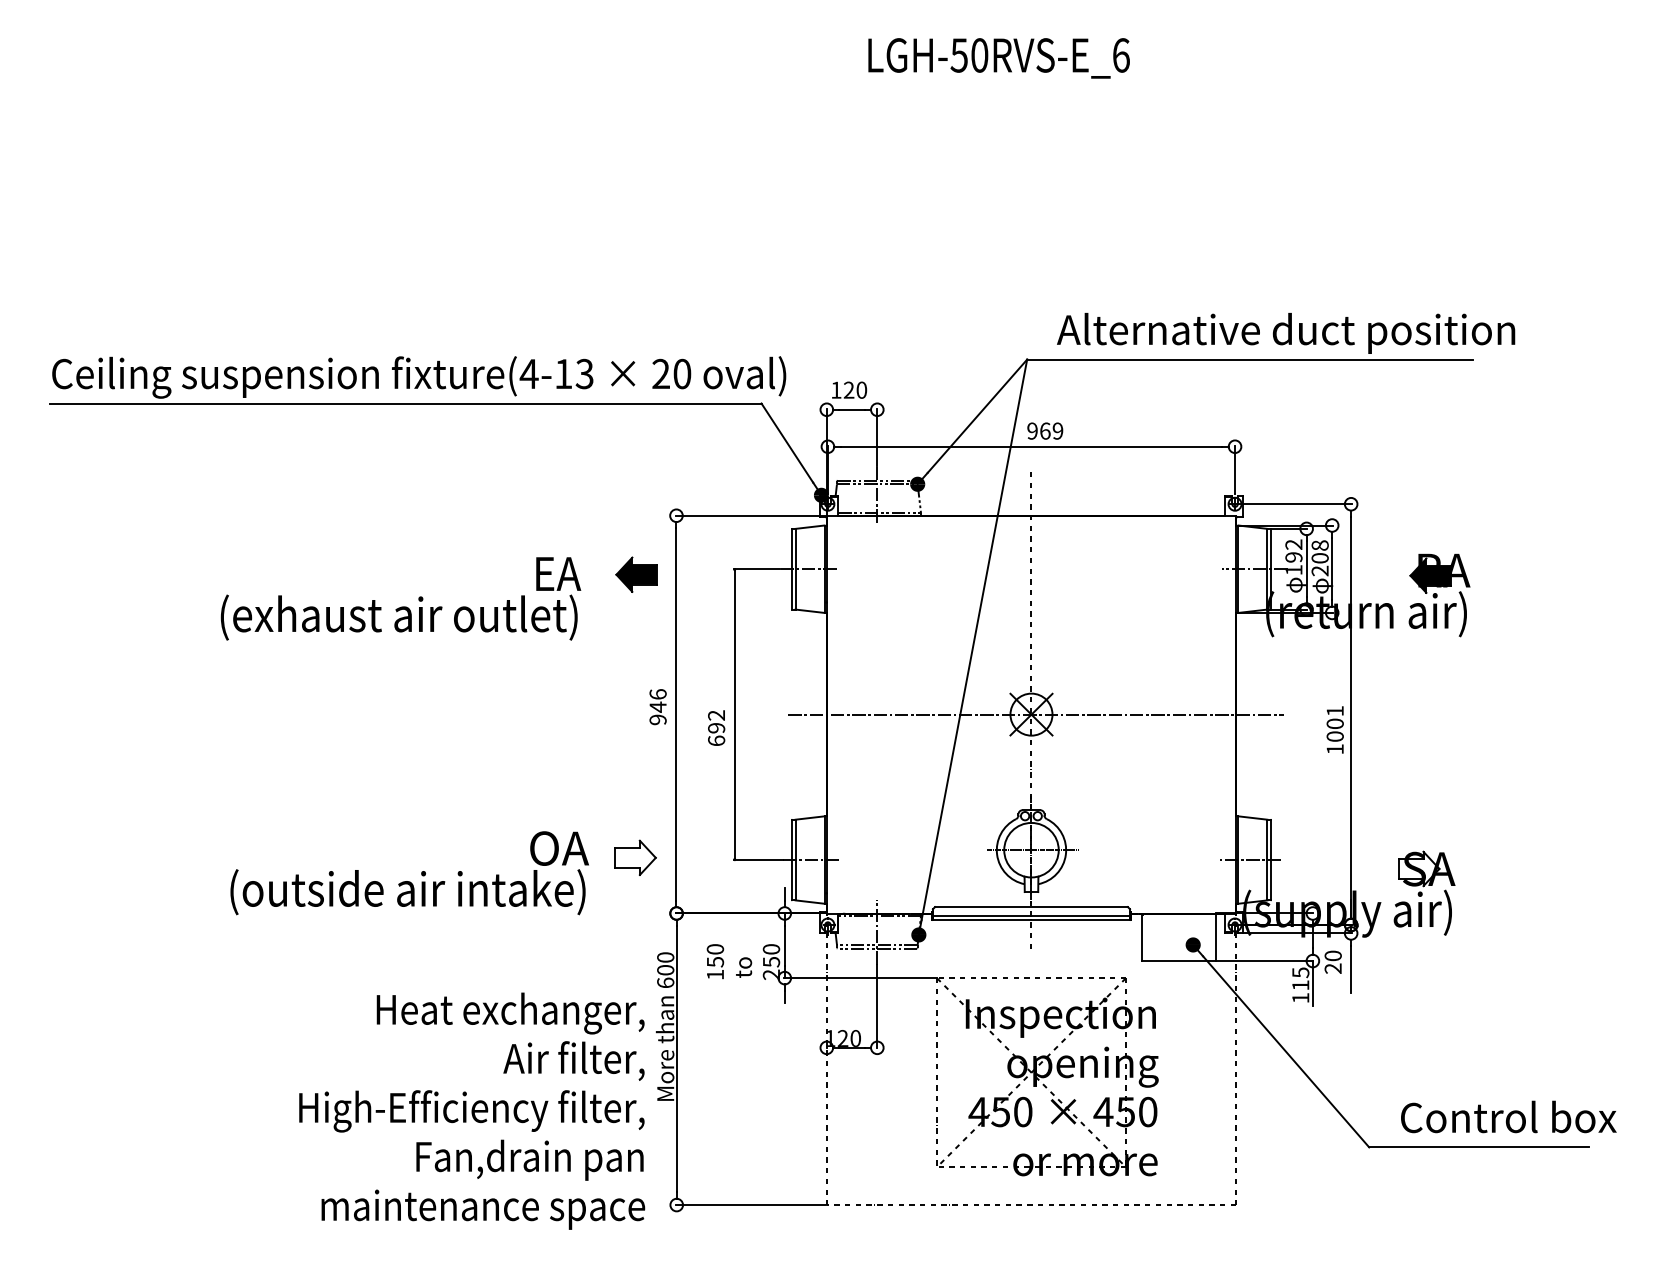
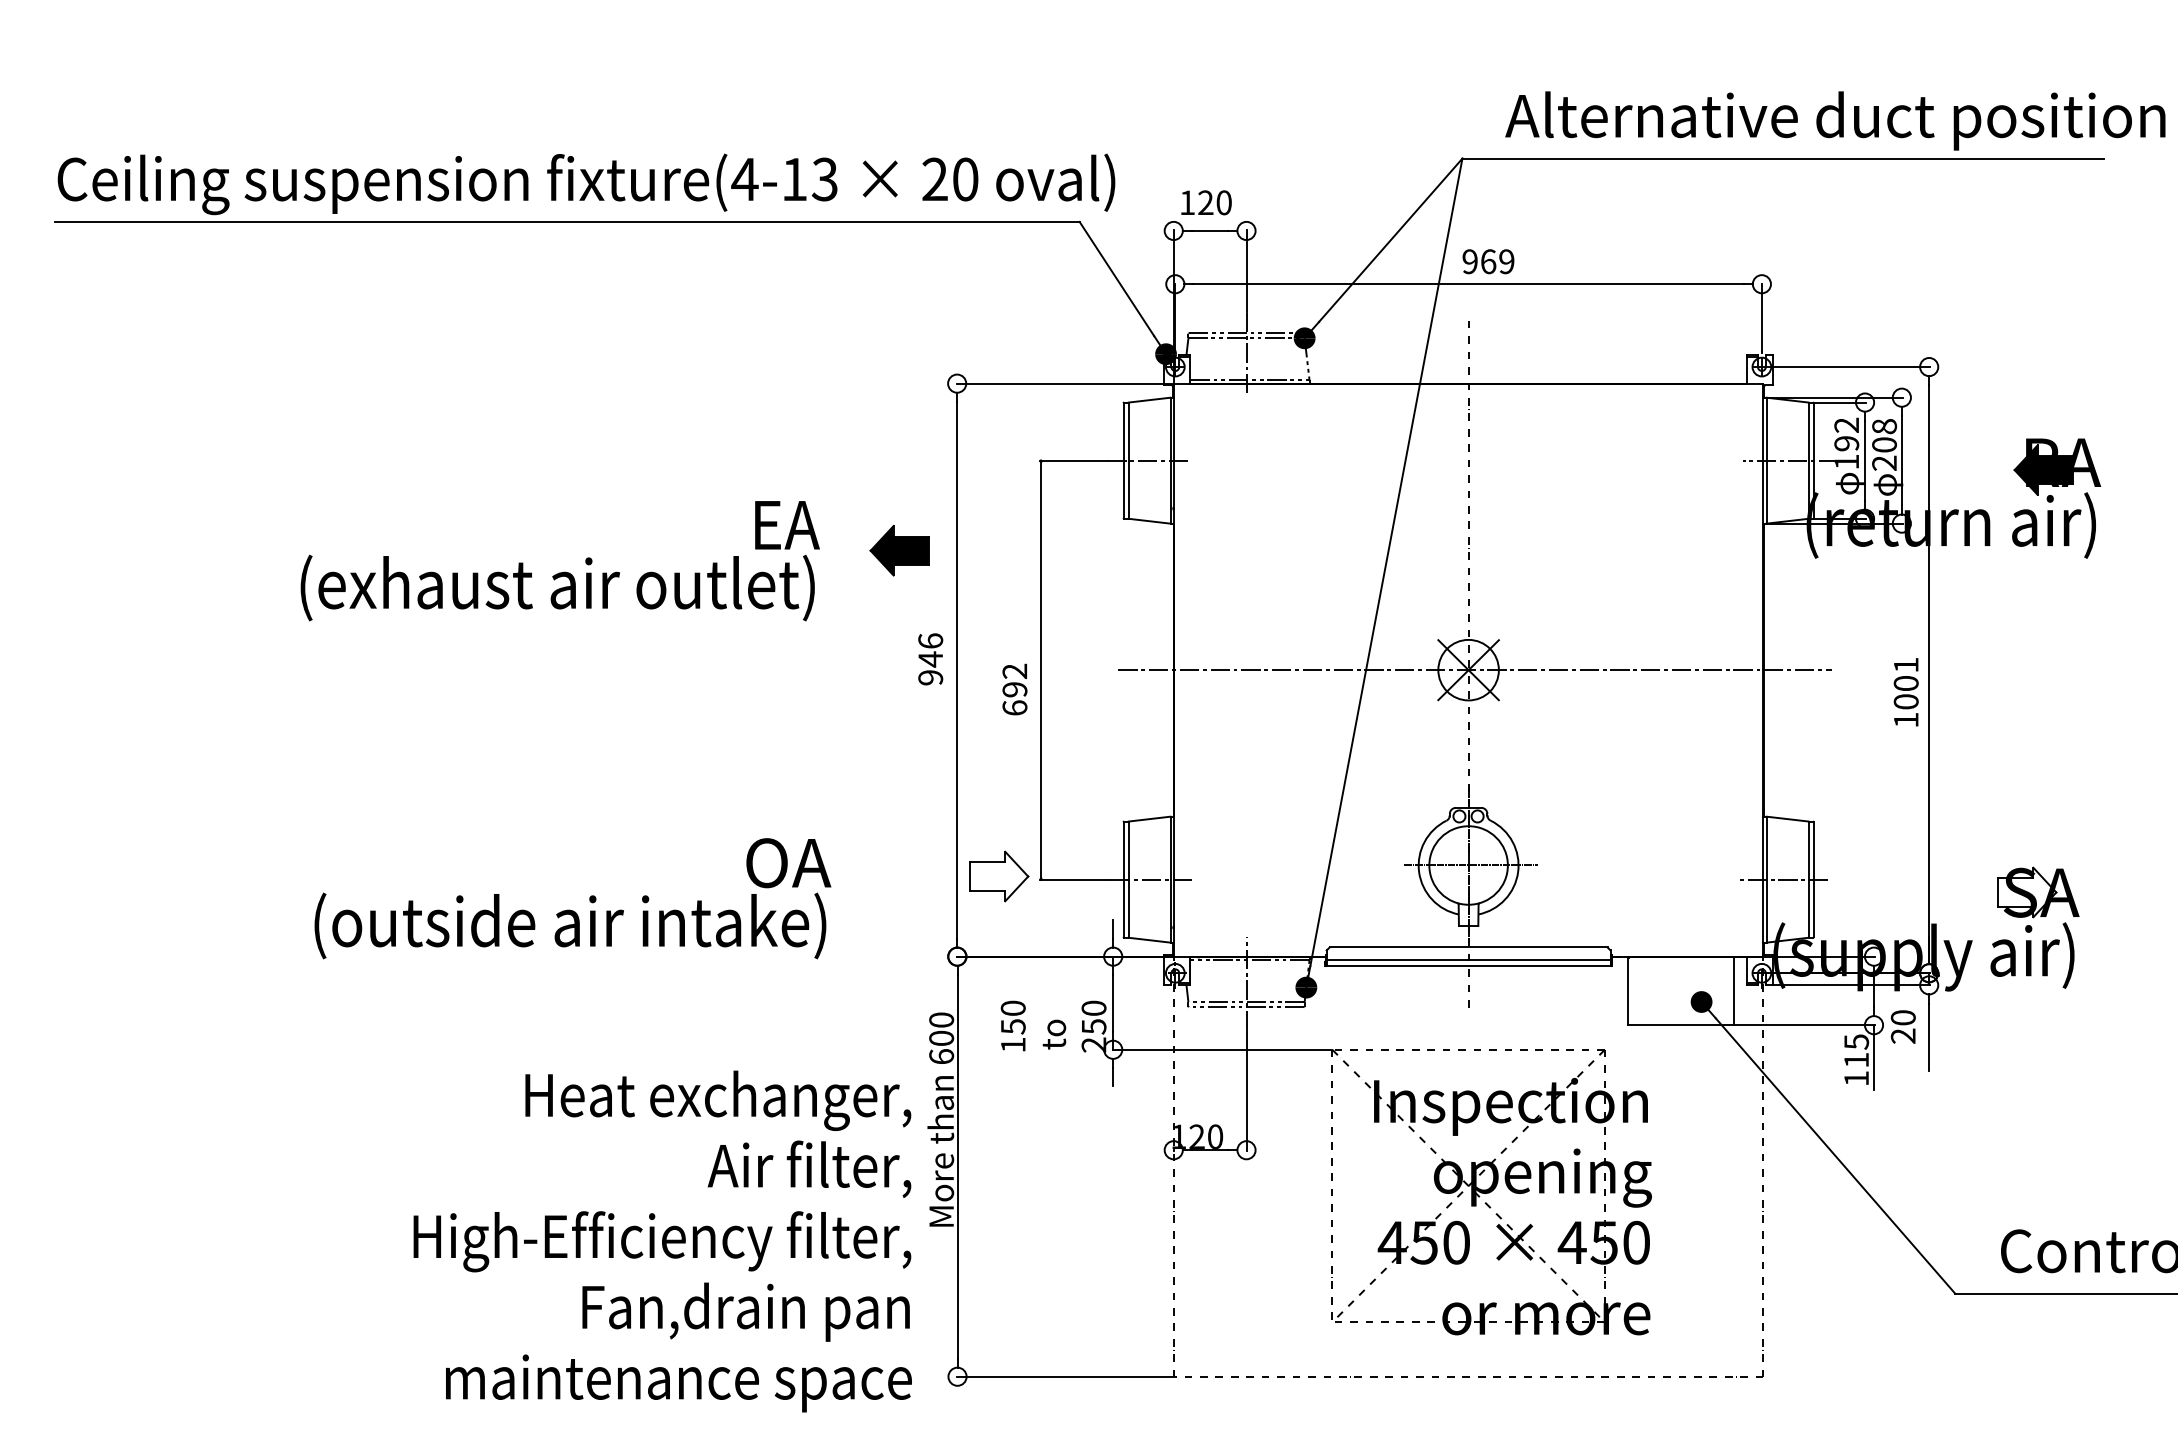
part: (636, 574) -> (899, 550), moved
text: (400, 598) -> (559, 560), moved
part: (635, 857) -> (998, 875), moved

